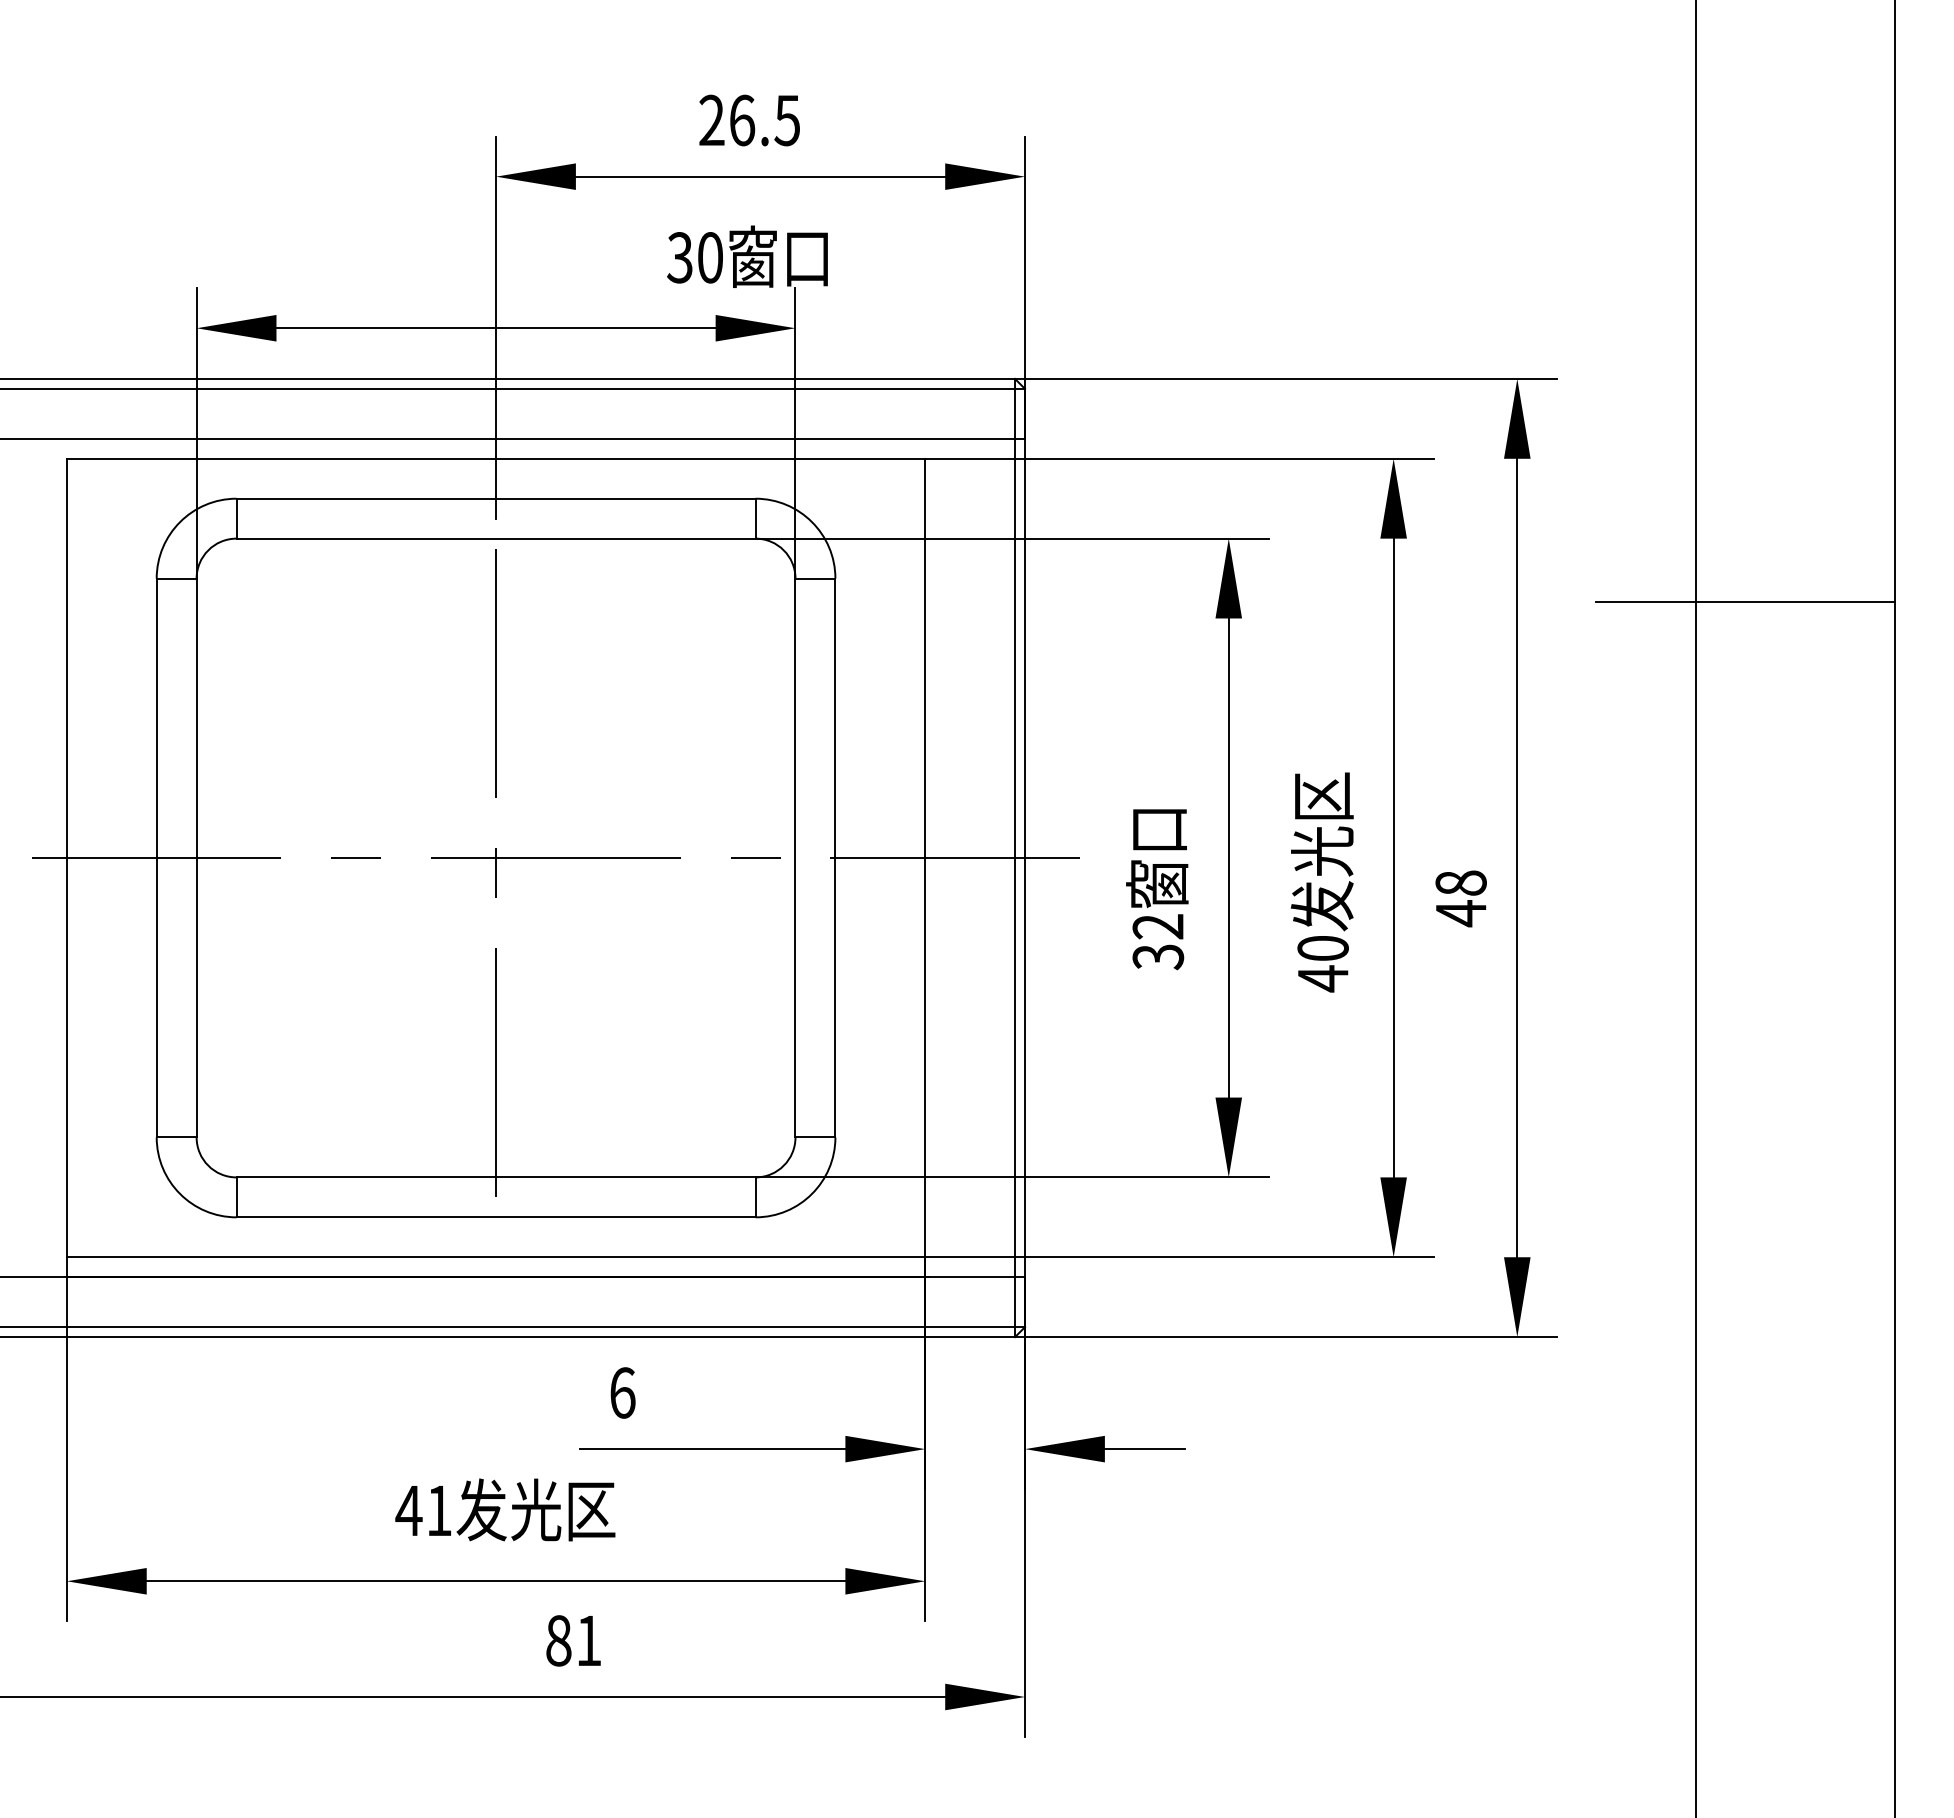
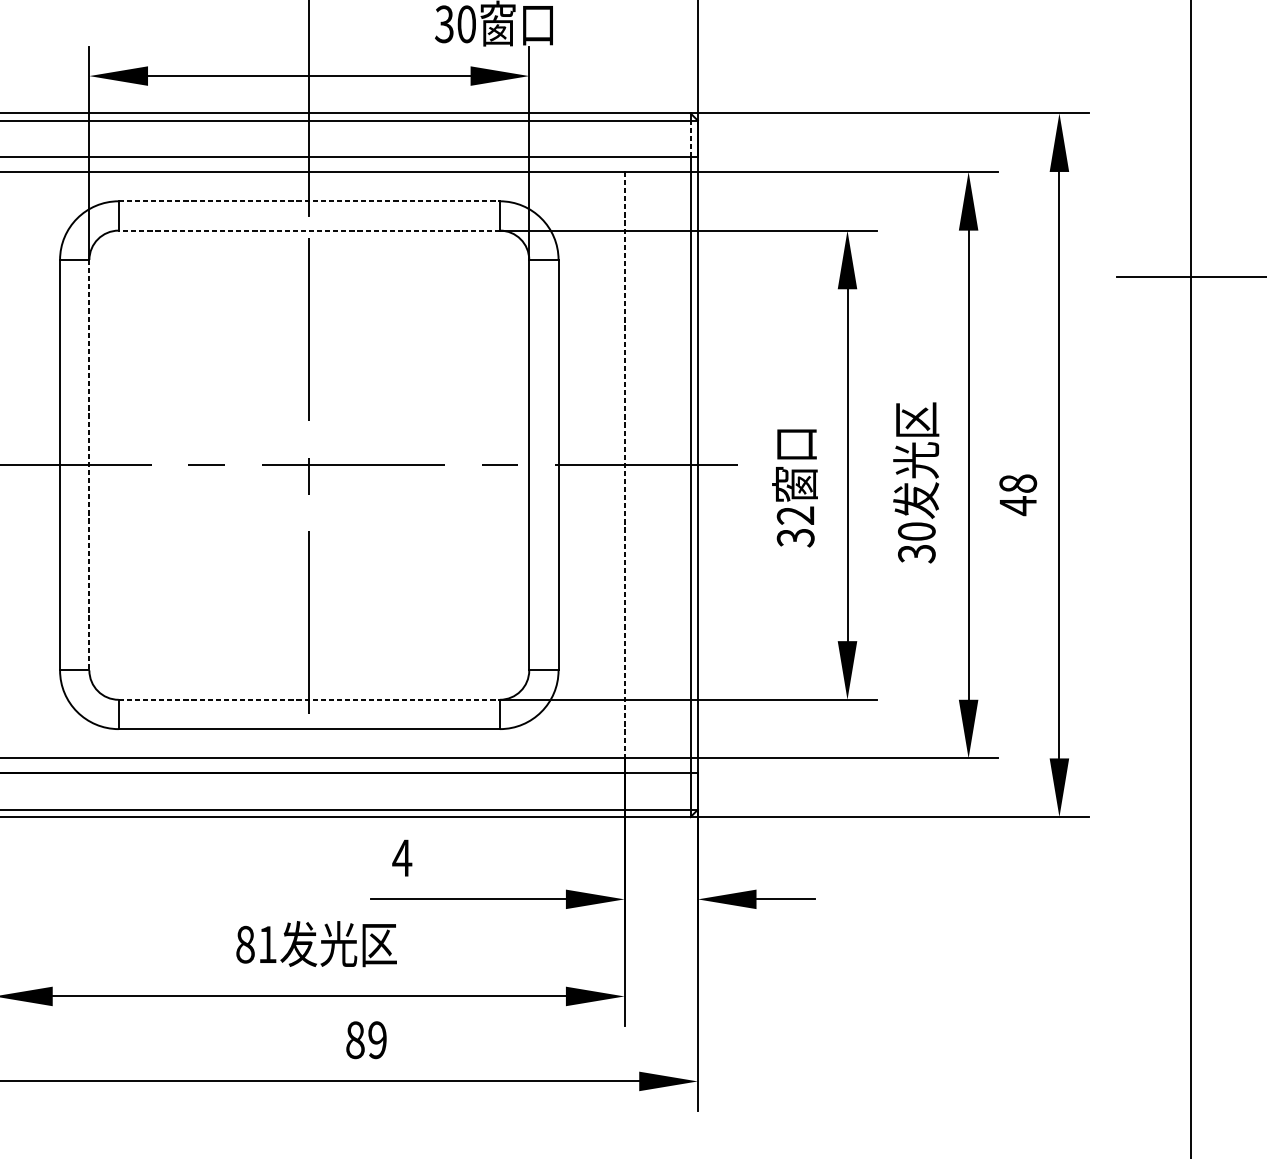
line: (1015, 413) -> (690, 138), solid -> dashed
line: (496, 498) -> (309, 201), solid -> dashed
line: (496, 538) -> (309, 230), solid -> dashed
line: (196, 858) -> (89, 465), solid -> dashed
line: (925, 858) -> (624, 465), solid -> dashed
text: (1322, 978) -> (916, 553), 40 -> 30
line: (496, 1177) -> (309, 699), solid -> dashed
text: (622, 1392) -> (402, 857), 6 -> 4
text: (408, 1510) -> (245, 944), 41 -> 81
text: (588, 1640) -> (377, 1039), 81 -> 89

